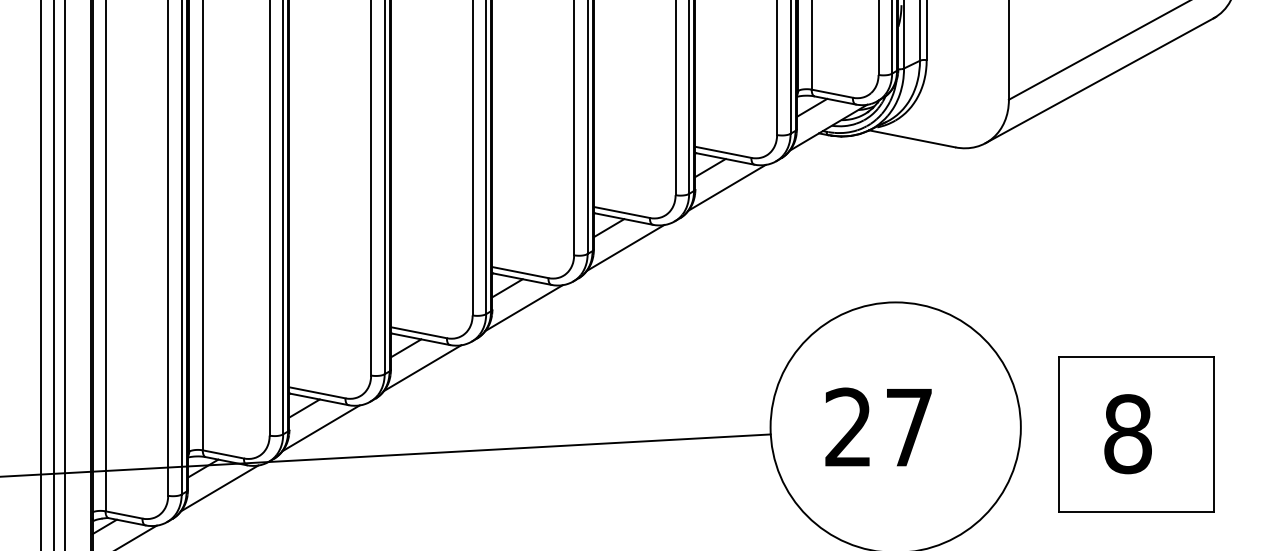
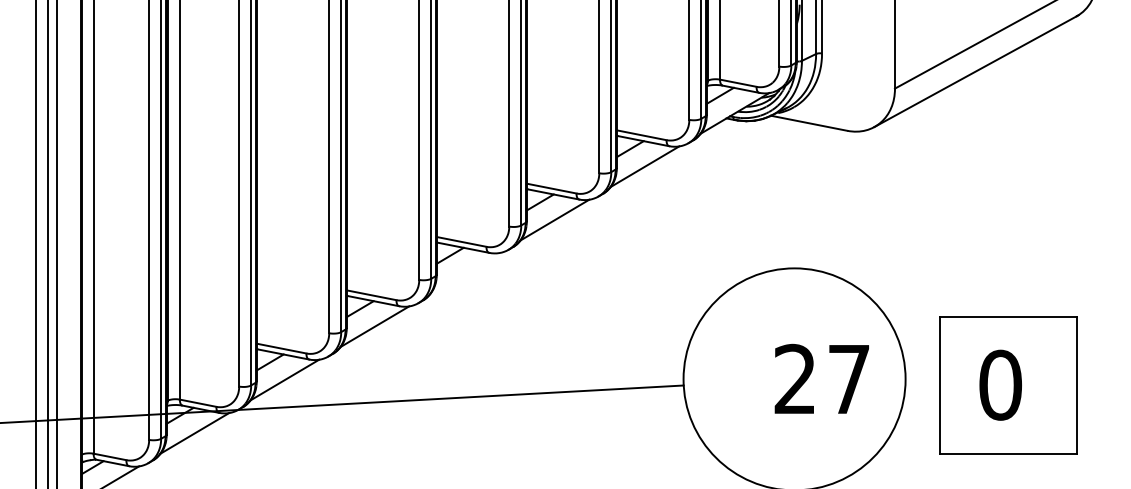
line: (523, 308) -> (464, 273), removed
text: (878, 426) -> (821, 378), moved
text: (1128, 433) -> (1001, 384), 8 -> 0

